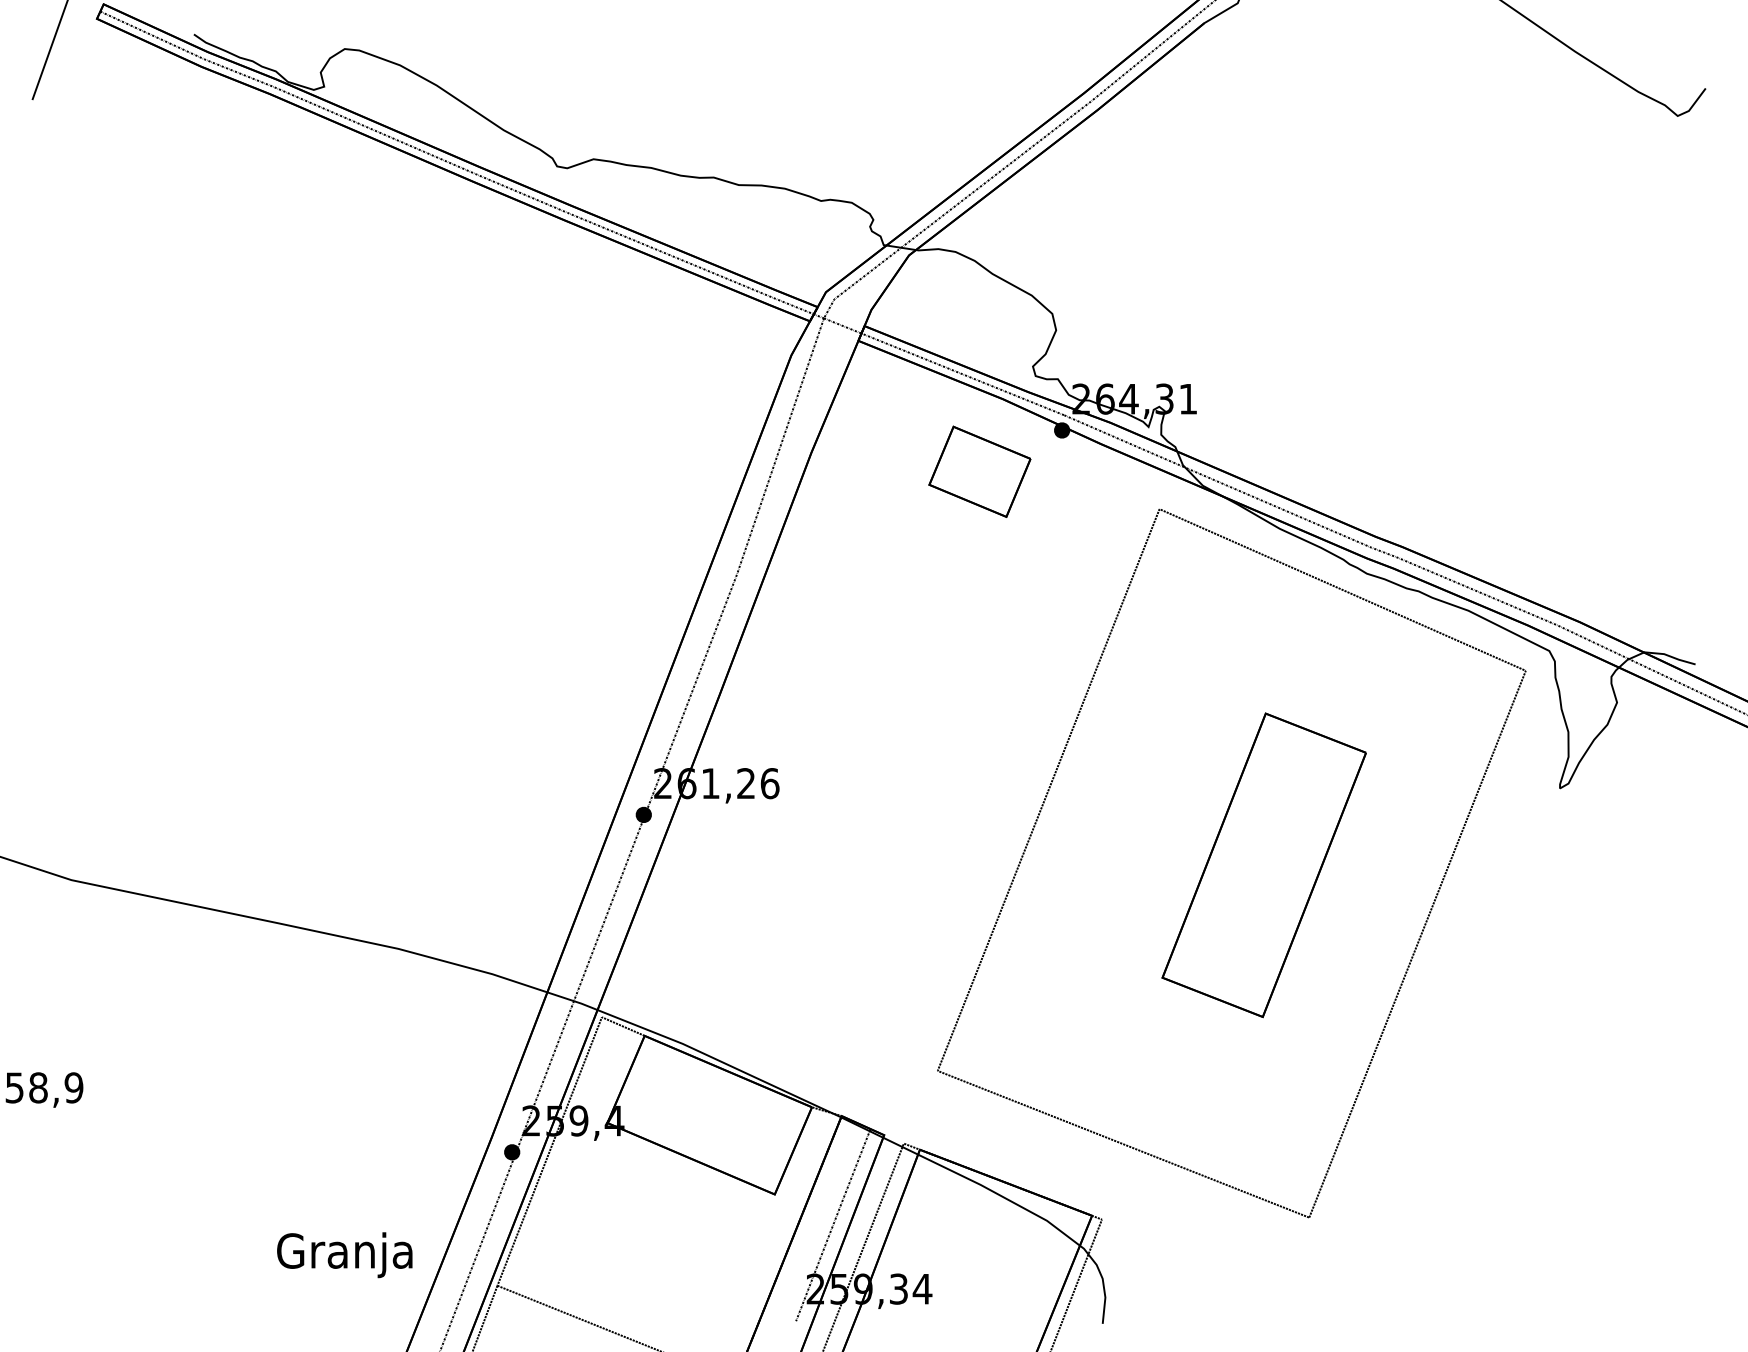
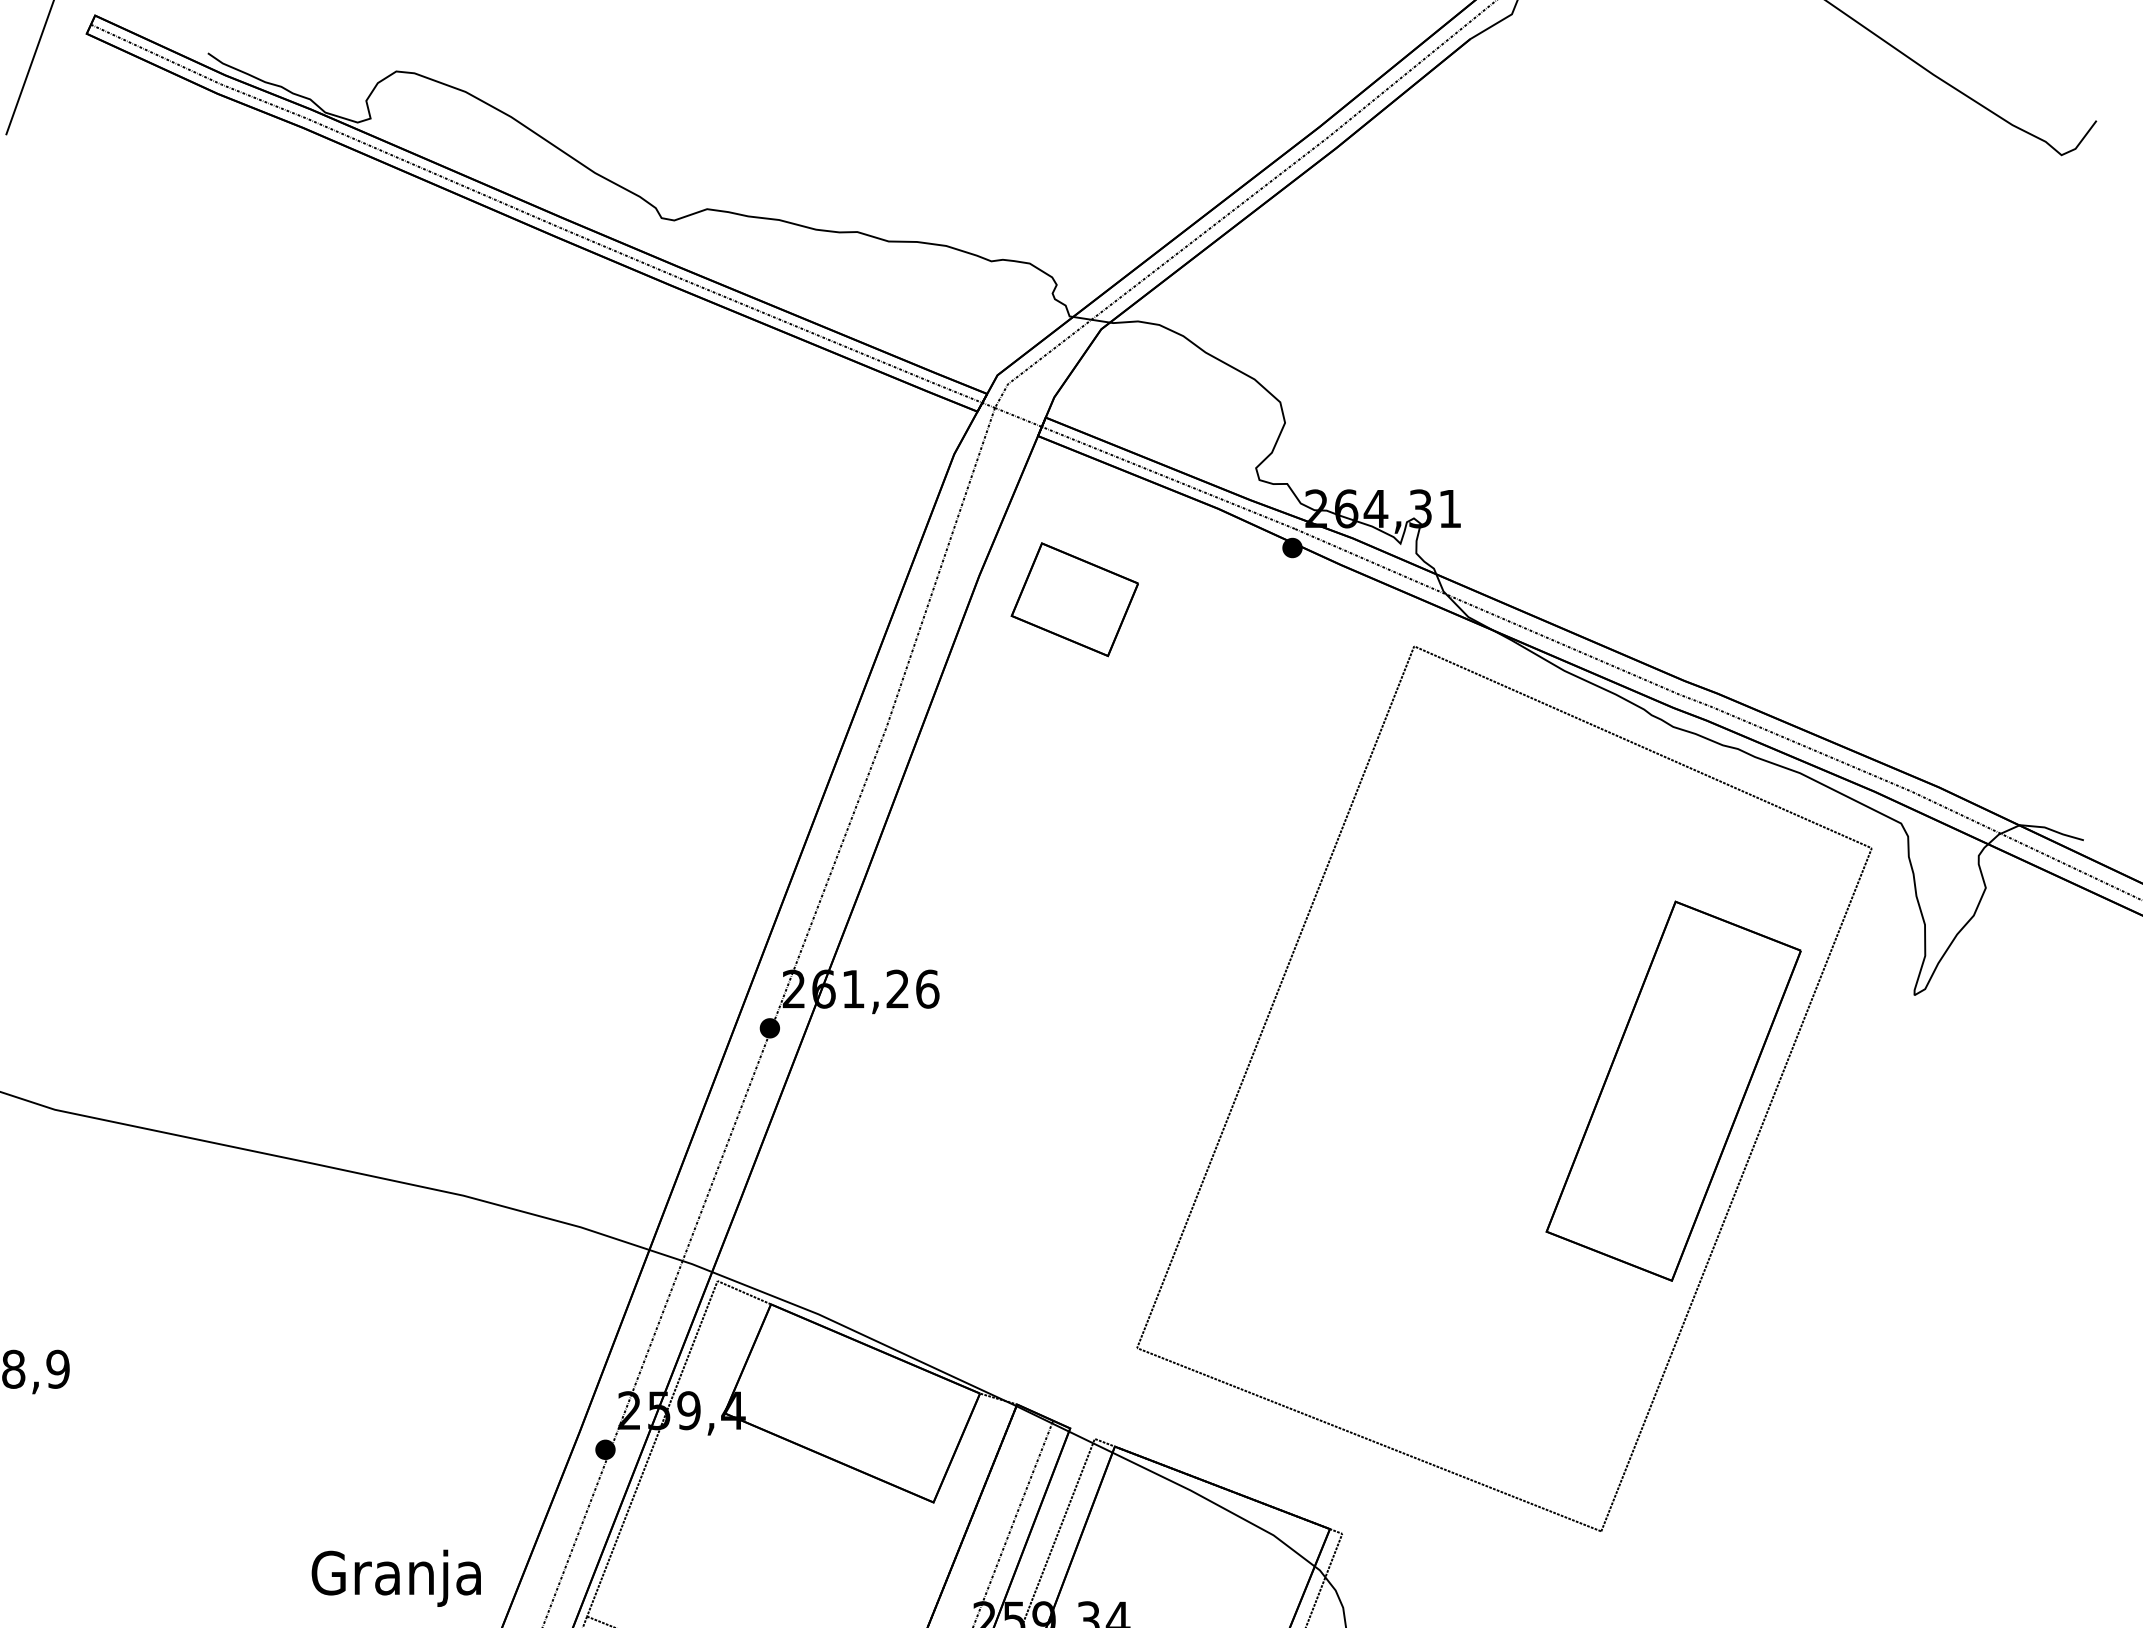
part: (979, 471) -> (1074, 599), moved
part: (1263, 865) -> (1672, 1091), moved

